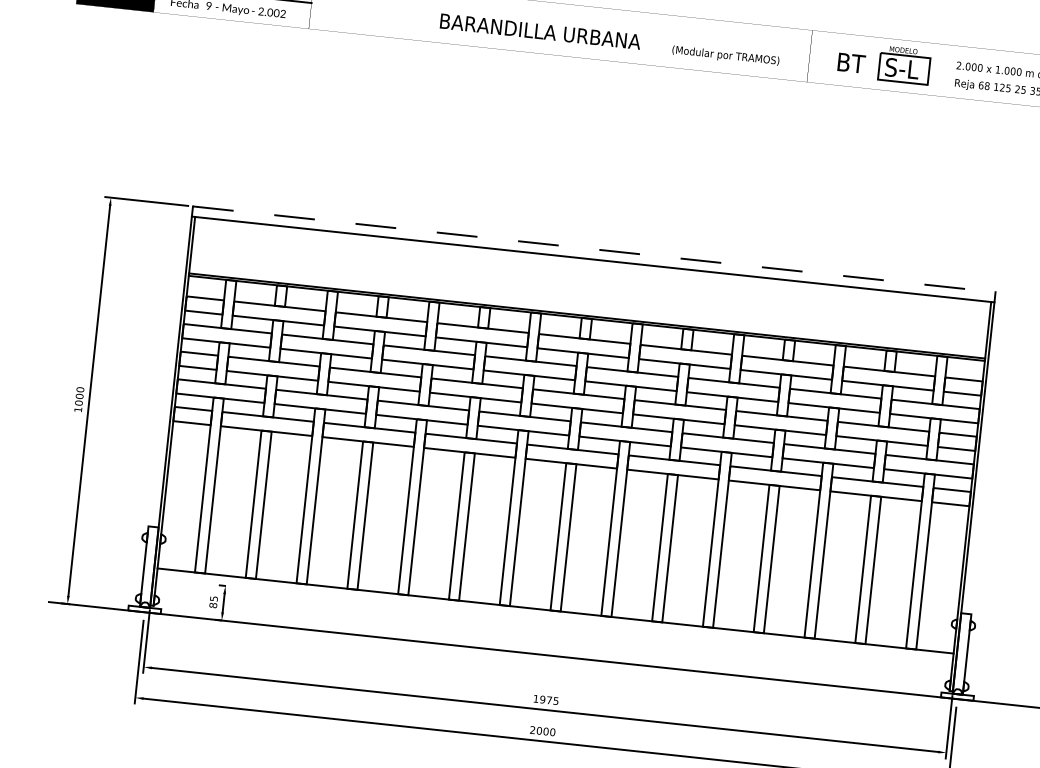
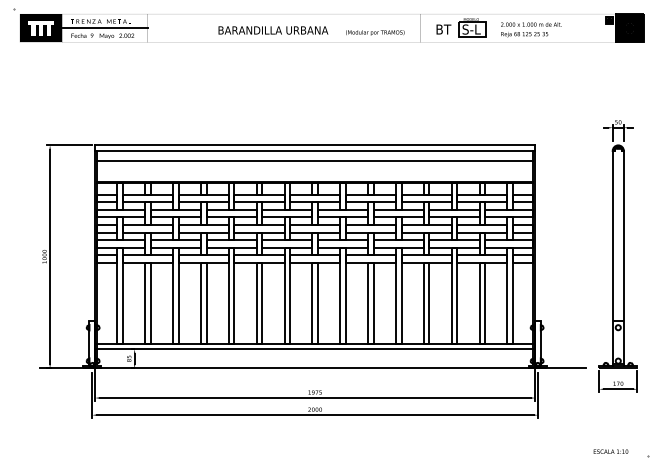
line: (594, 249) -> (315, 145), dashed -> solid
line: (590, 276) -> (314, 160), added
line: (553, 621) -> (314, 349), added

